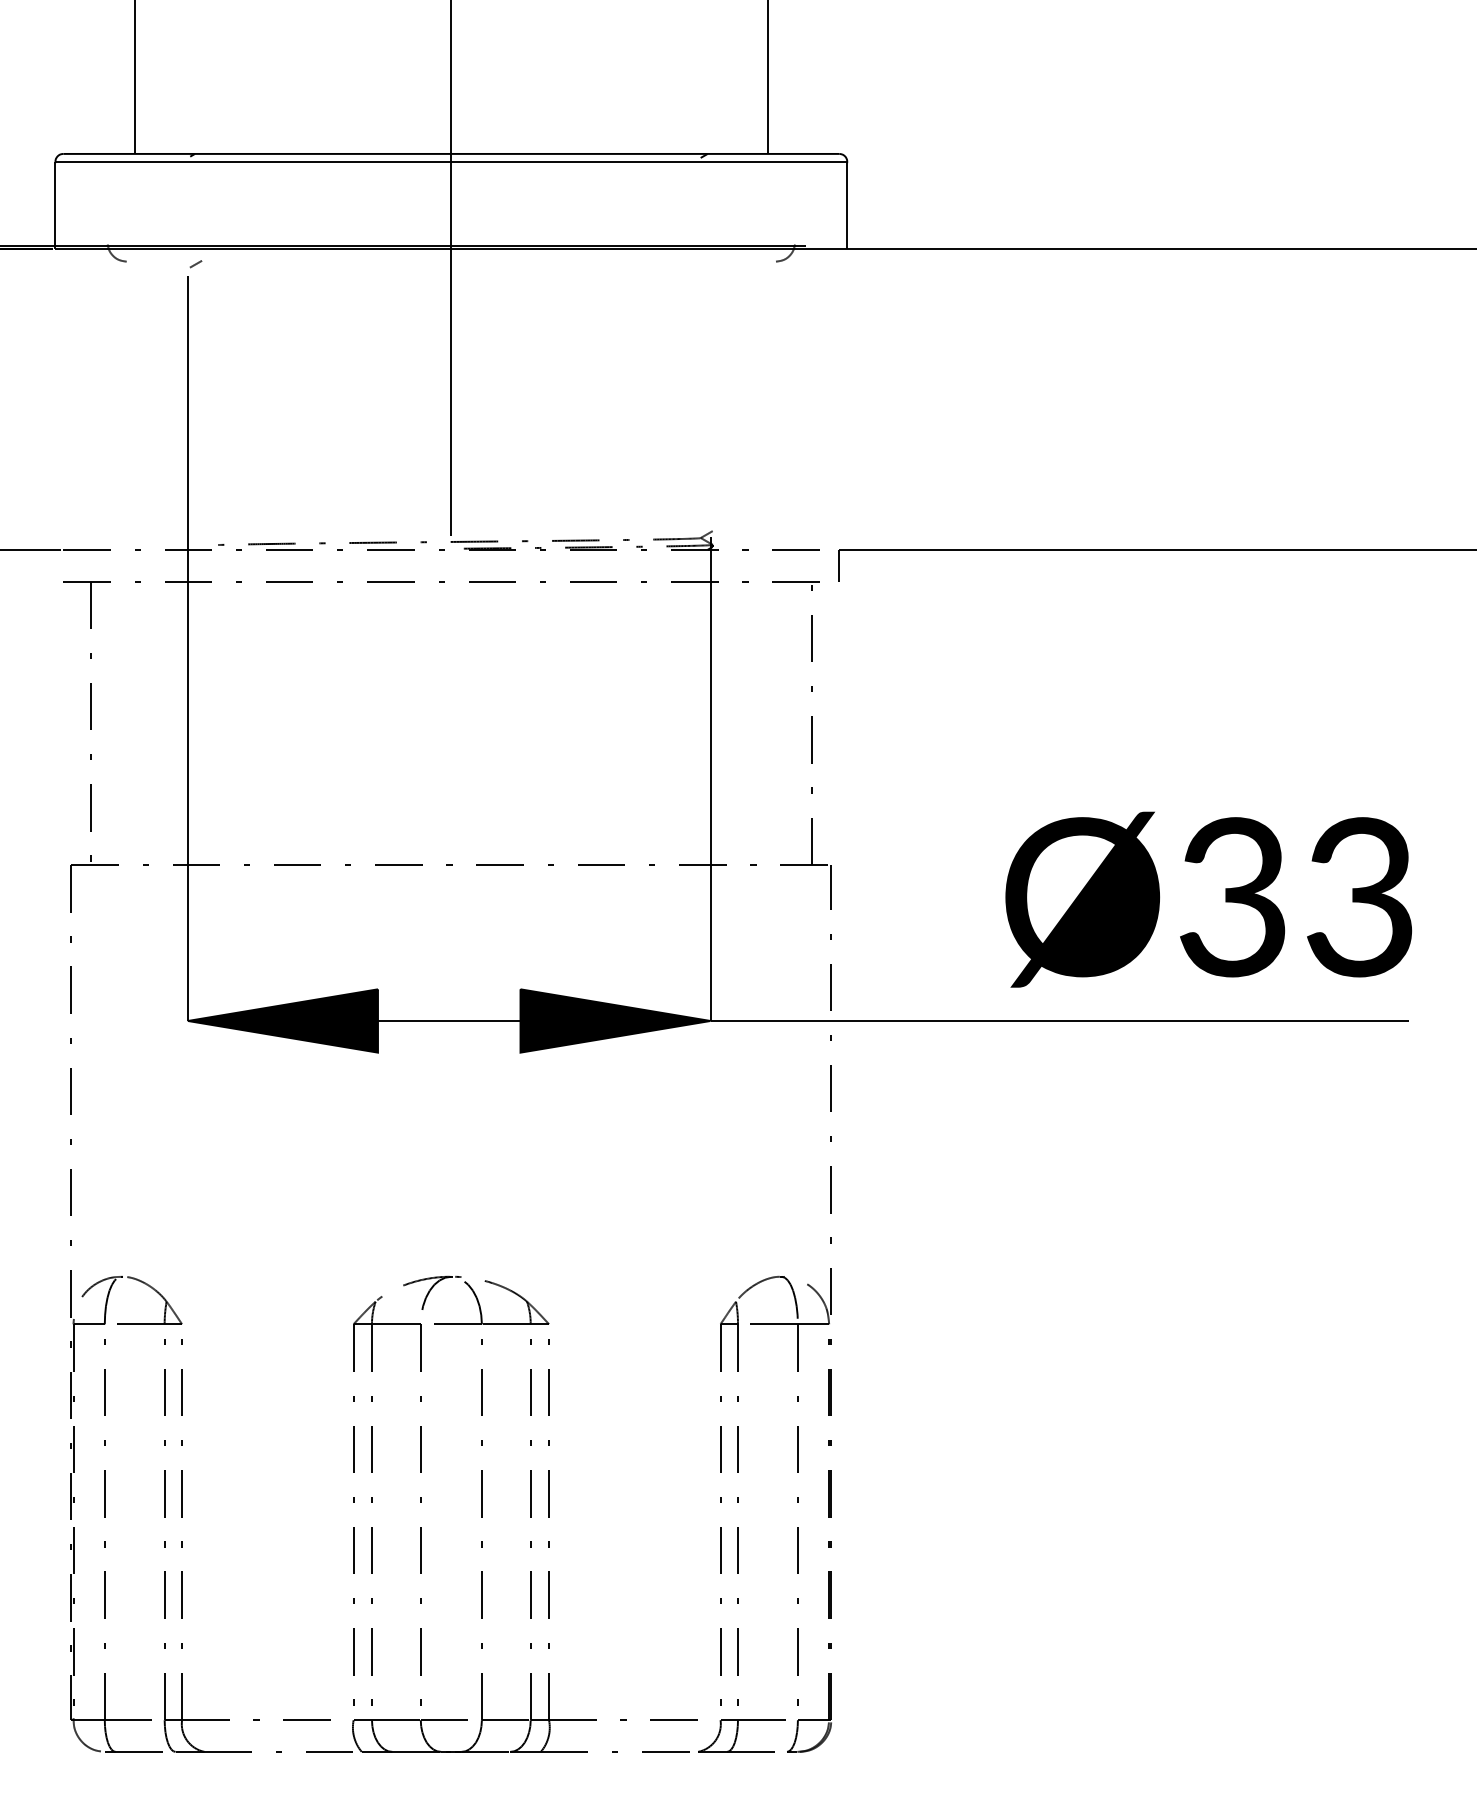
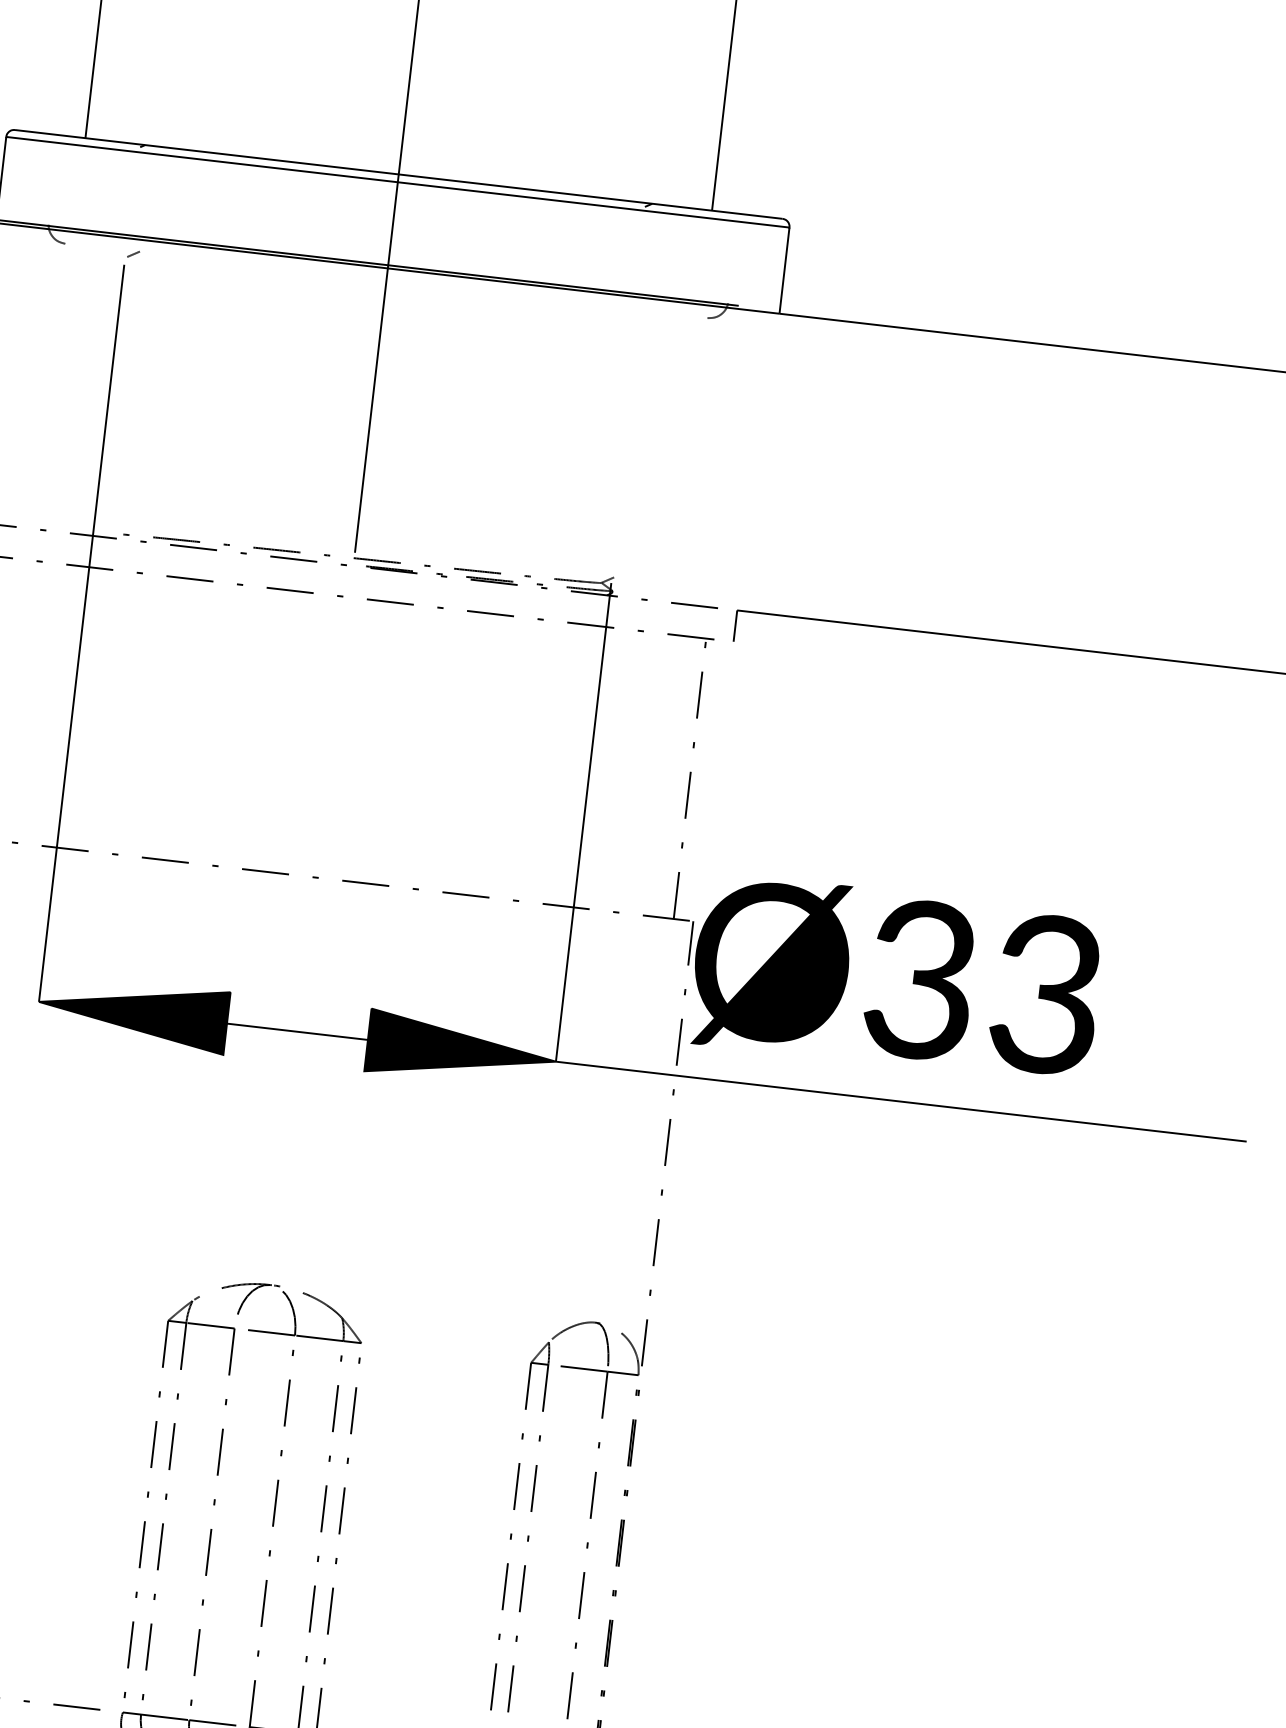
text: (1208, 899) -> (896, 979), moved

